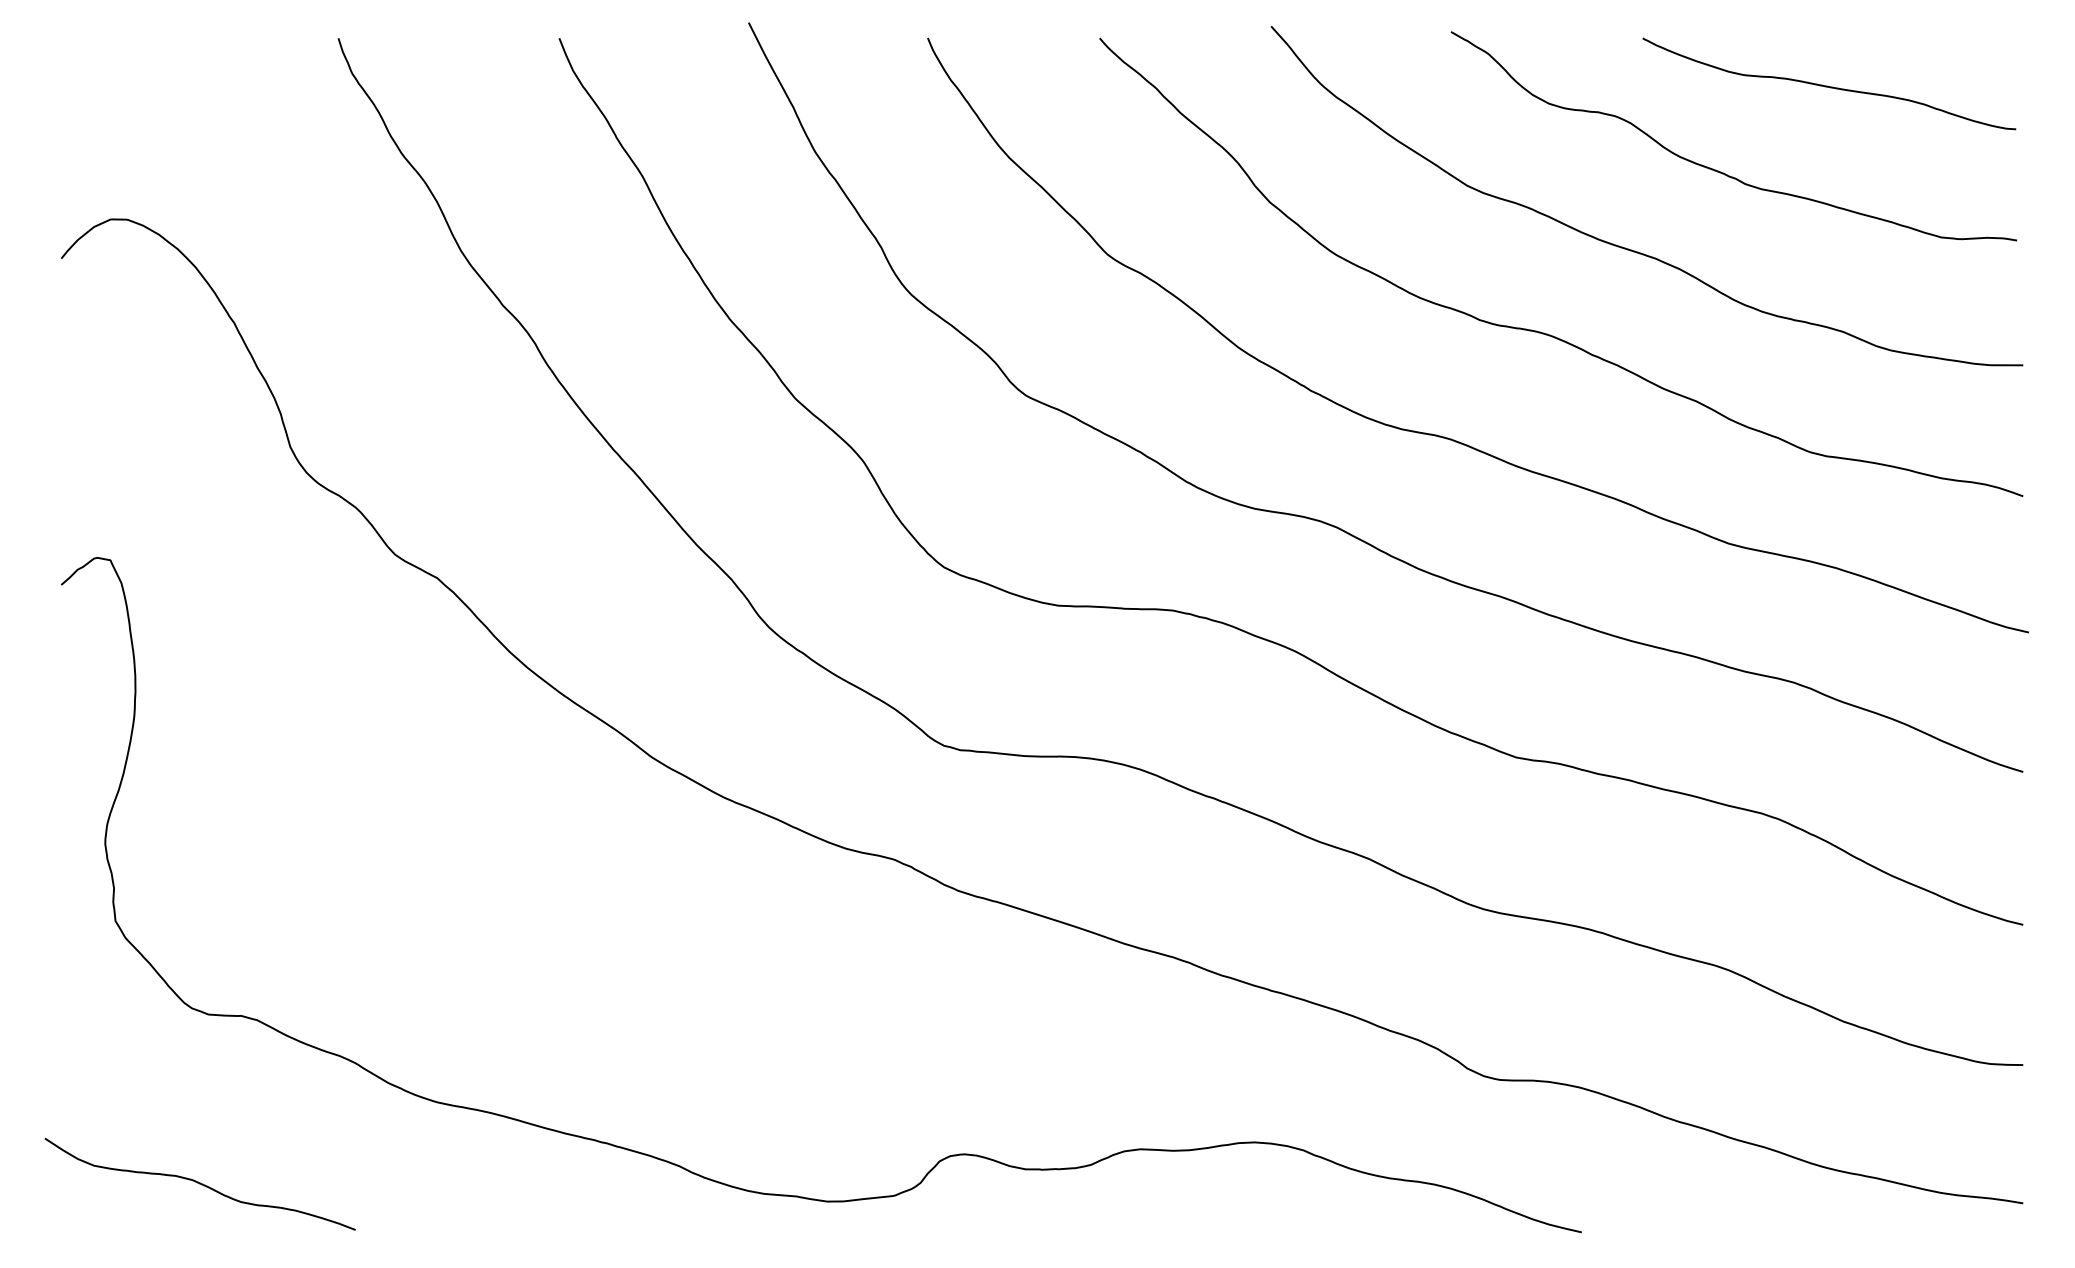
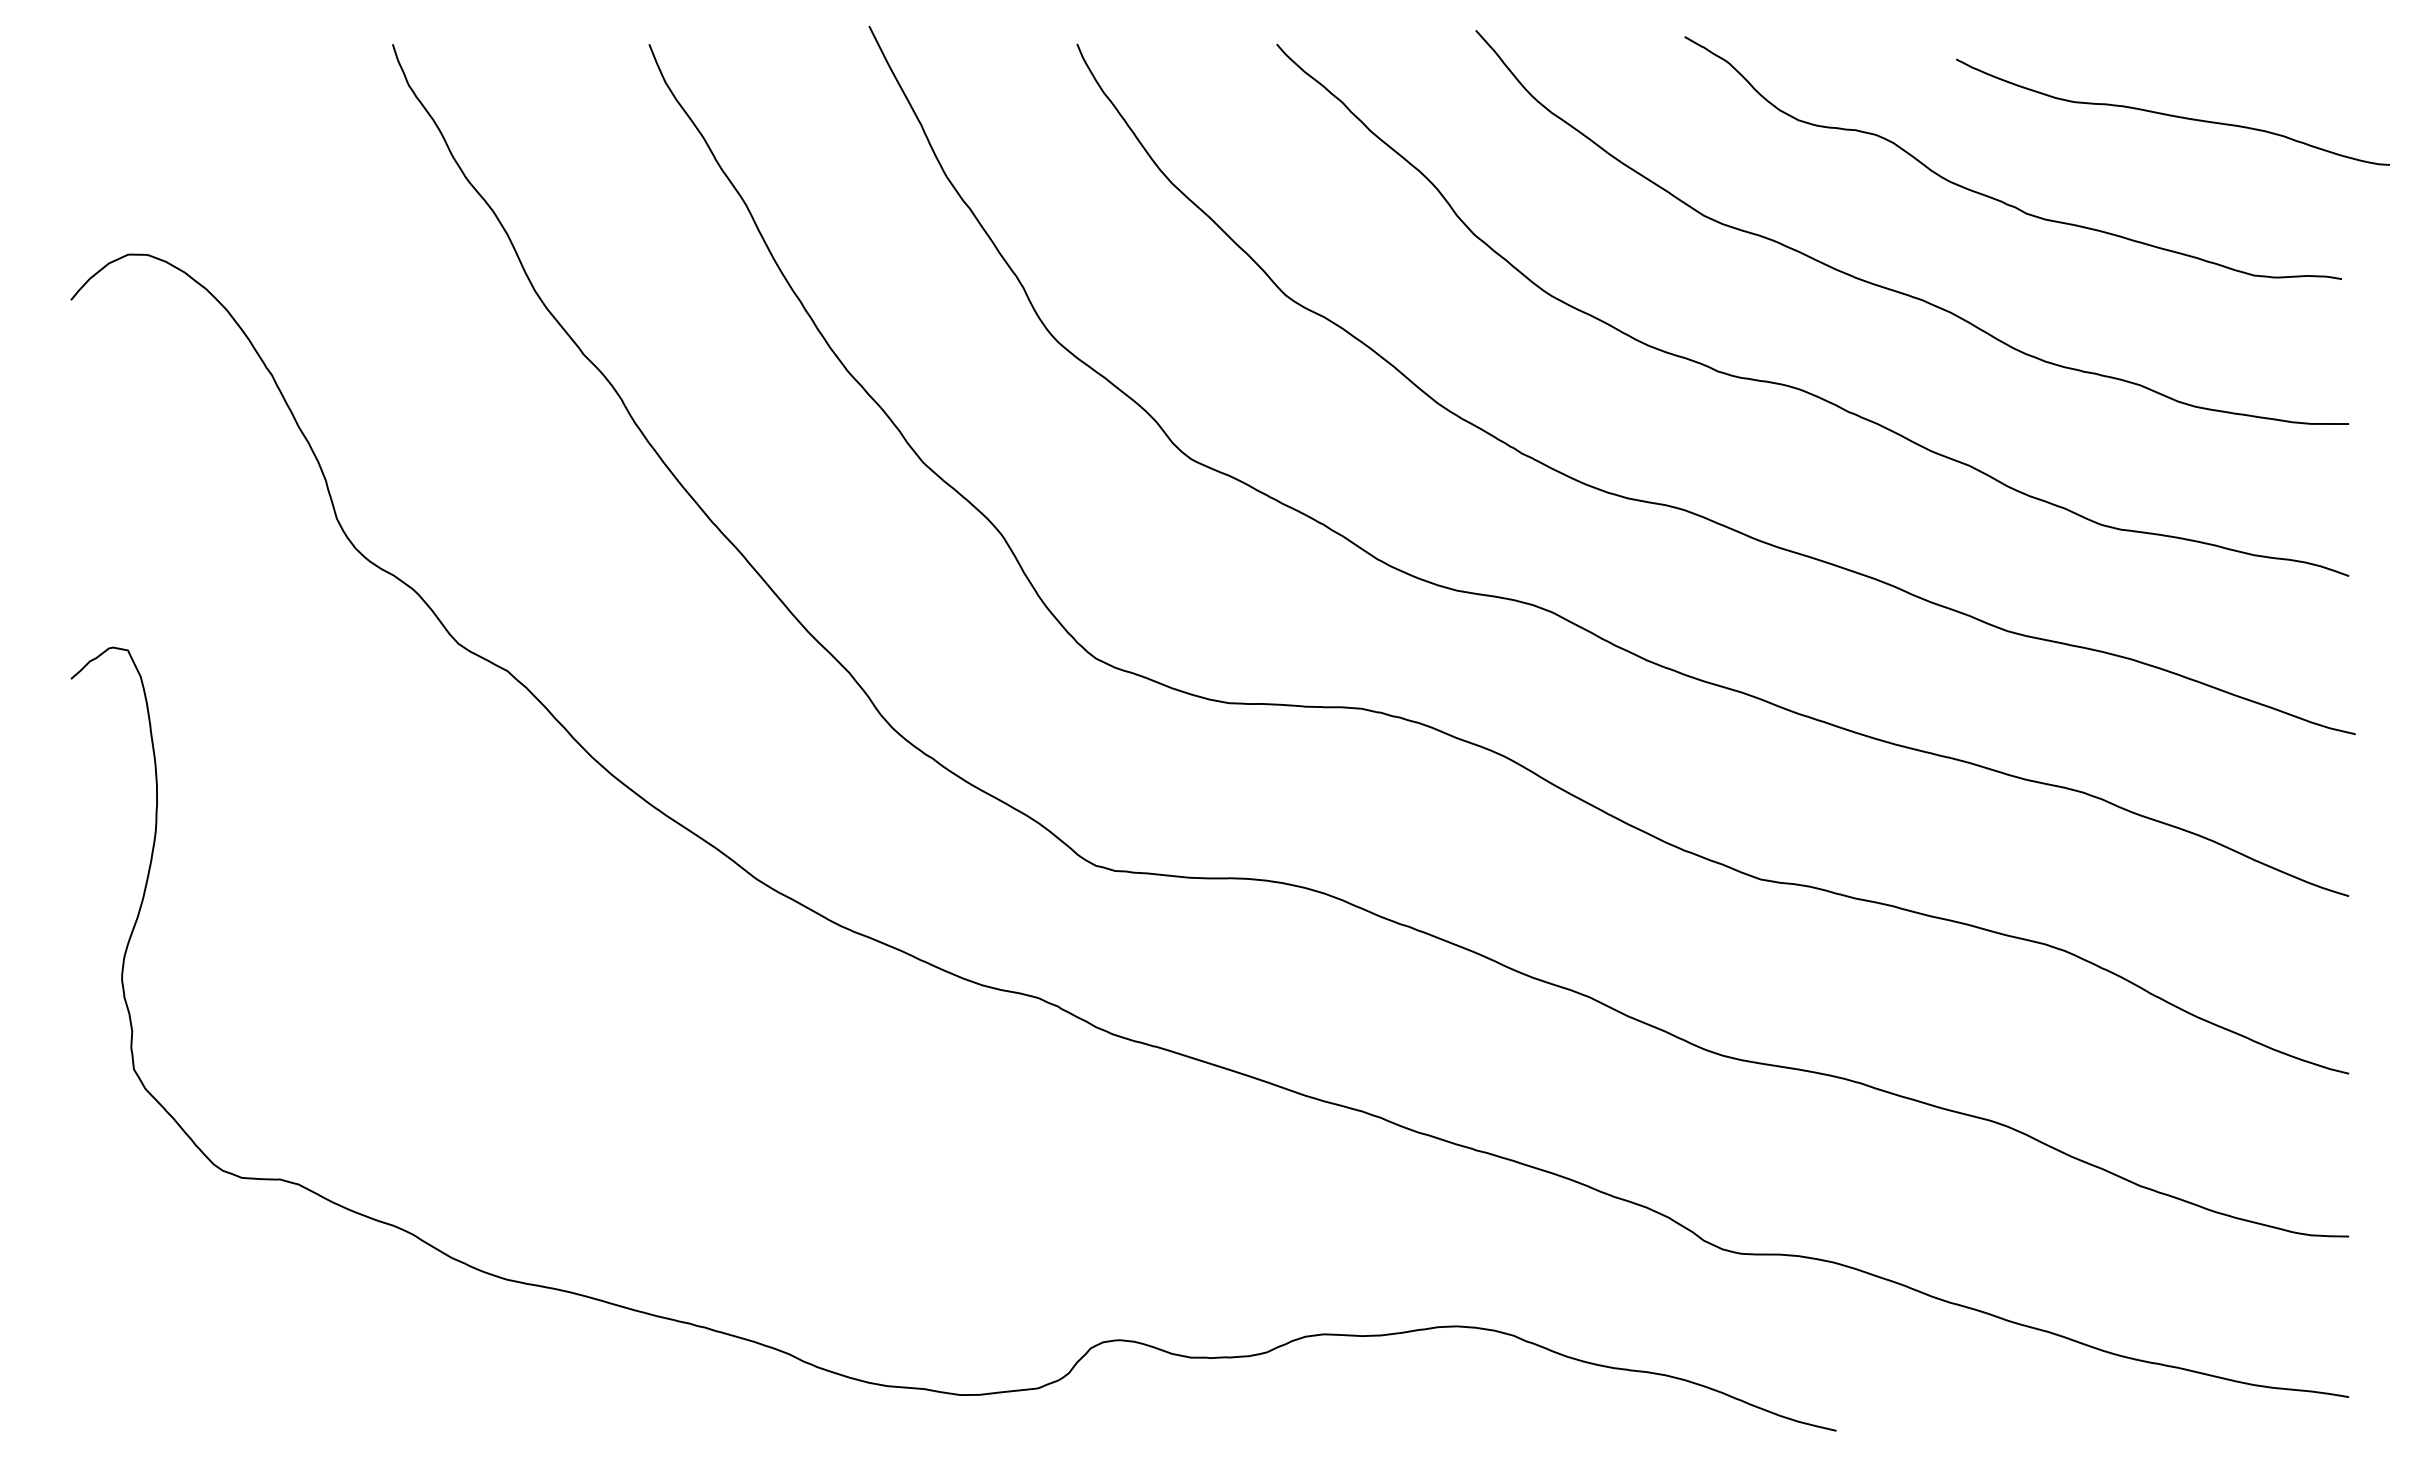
curve: (1828, 85) -> (2172, 114), moved
curve: (199, 1183) -> (231, 1374), removed

